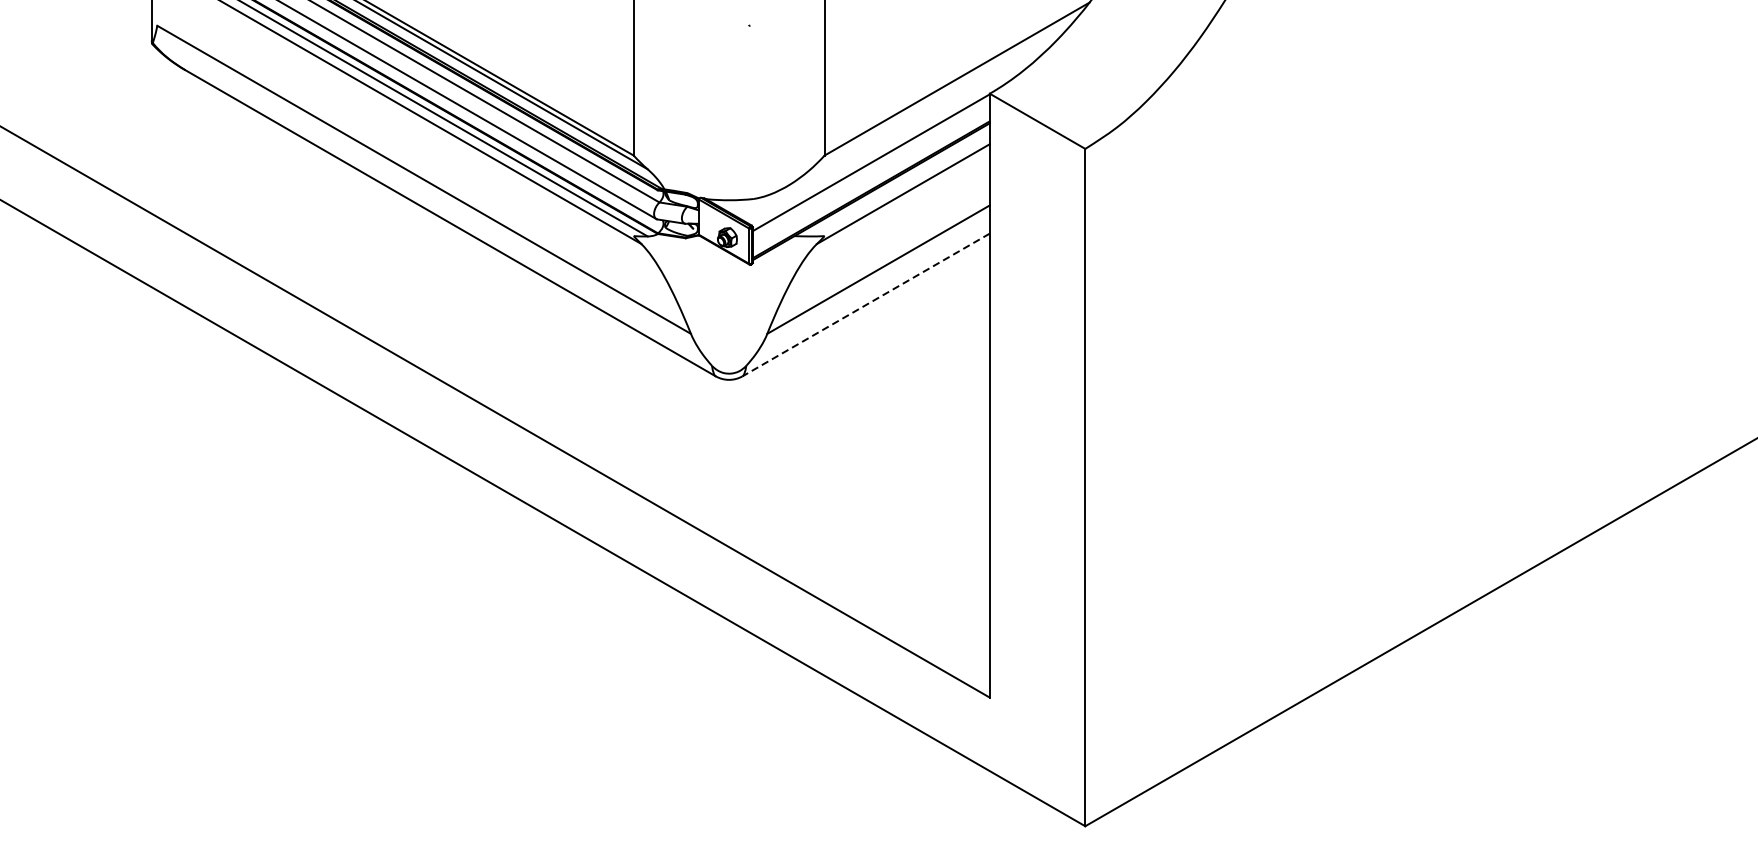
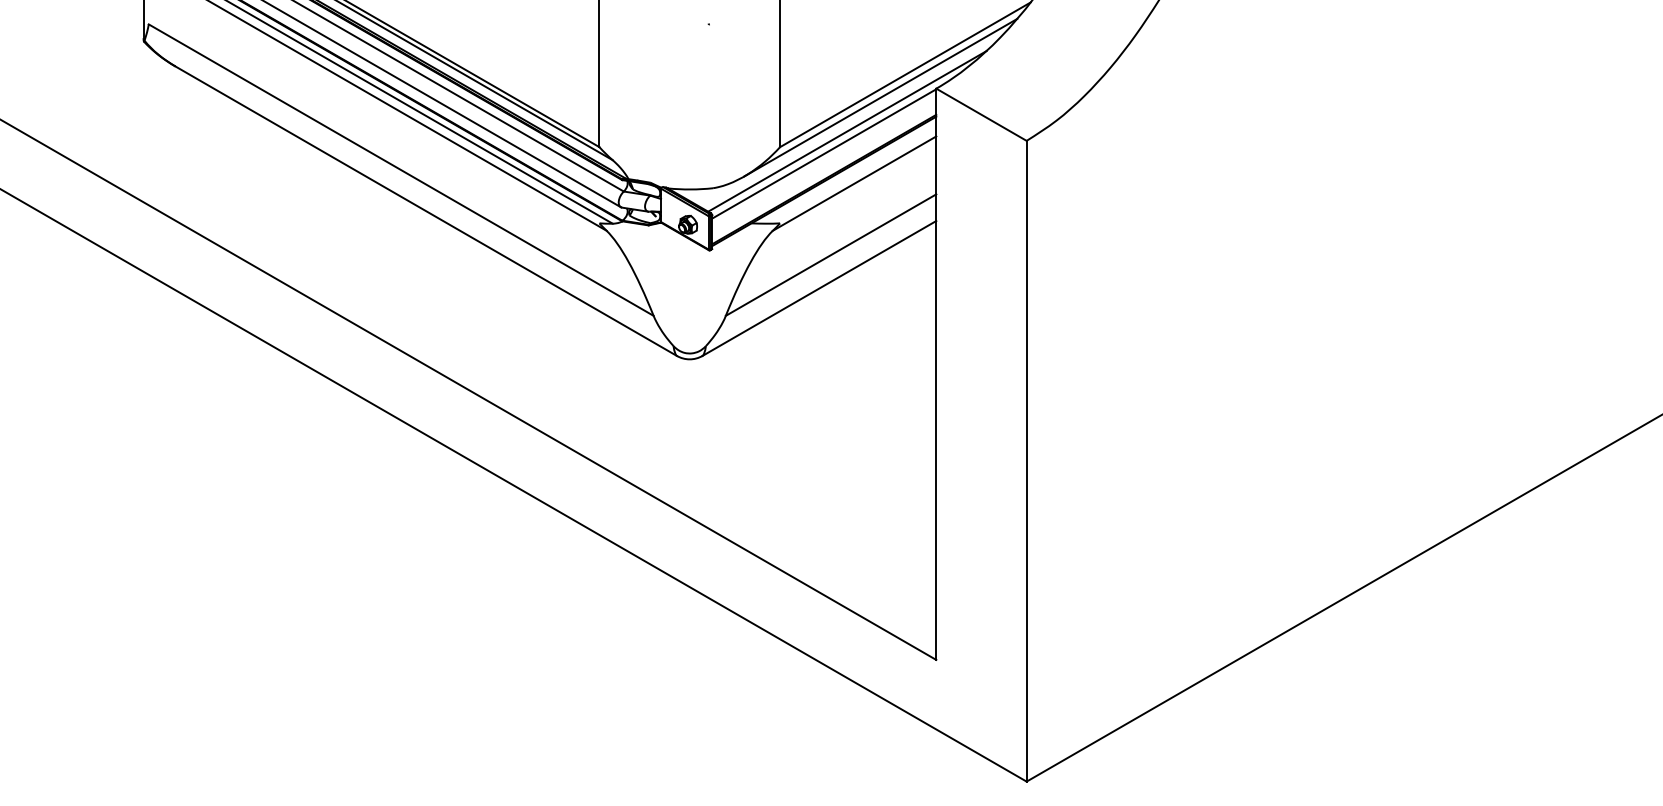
line: (930, 103) -> (880, 97), added
line: (895, 138) -> (847, 131), added
line: (866, 304) -> (819, 288), dashed -> solid

